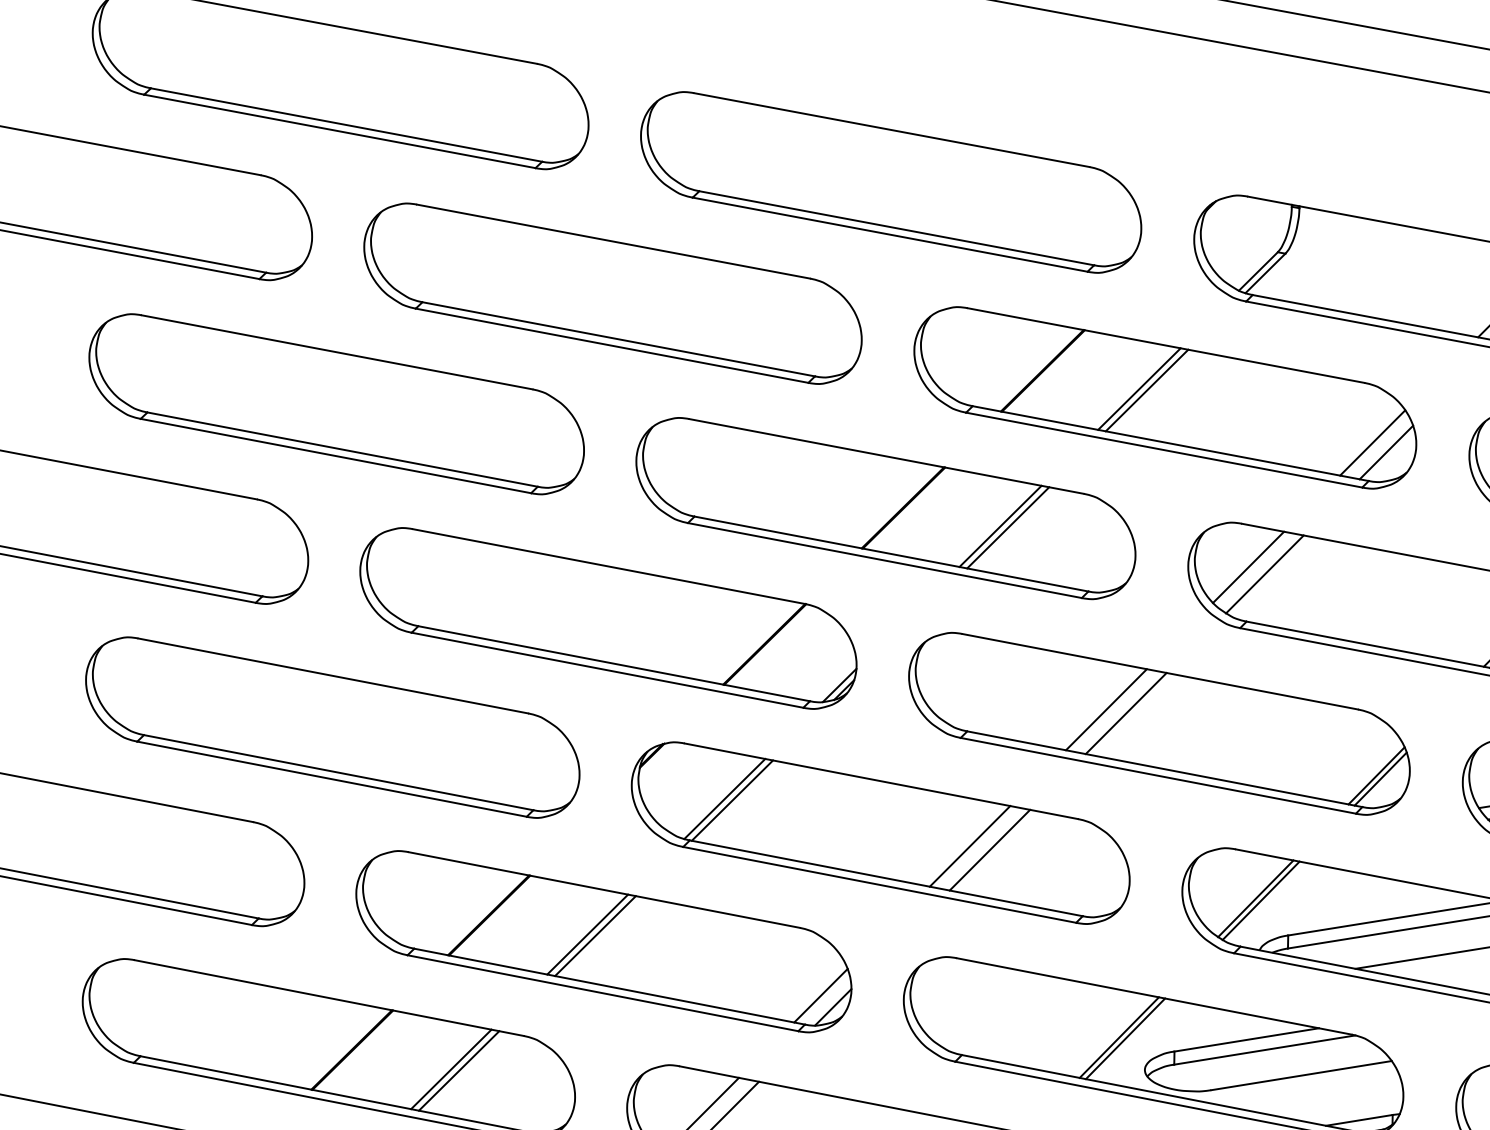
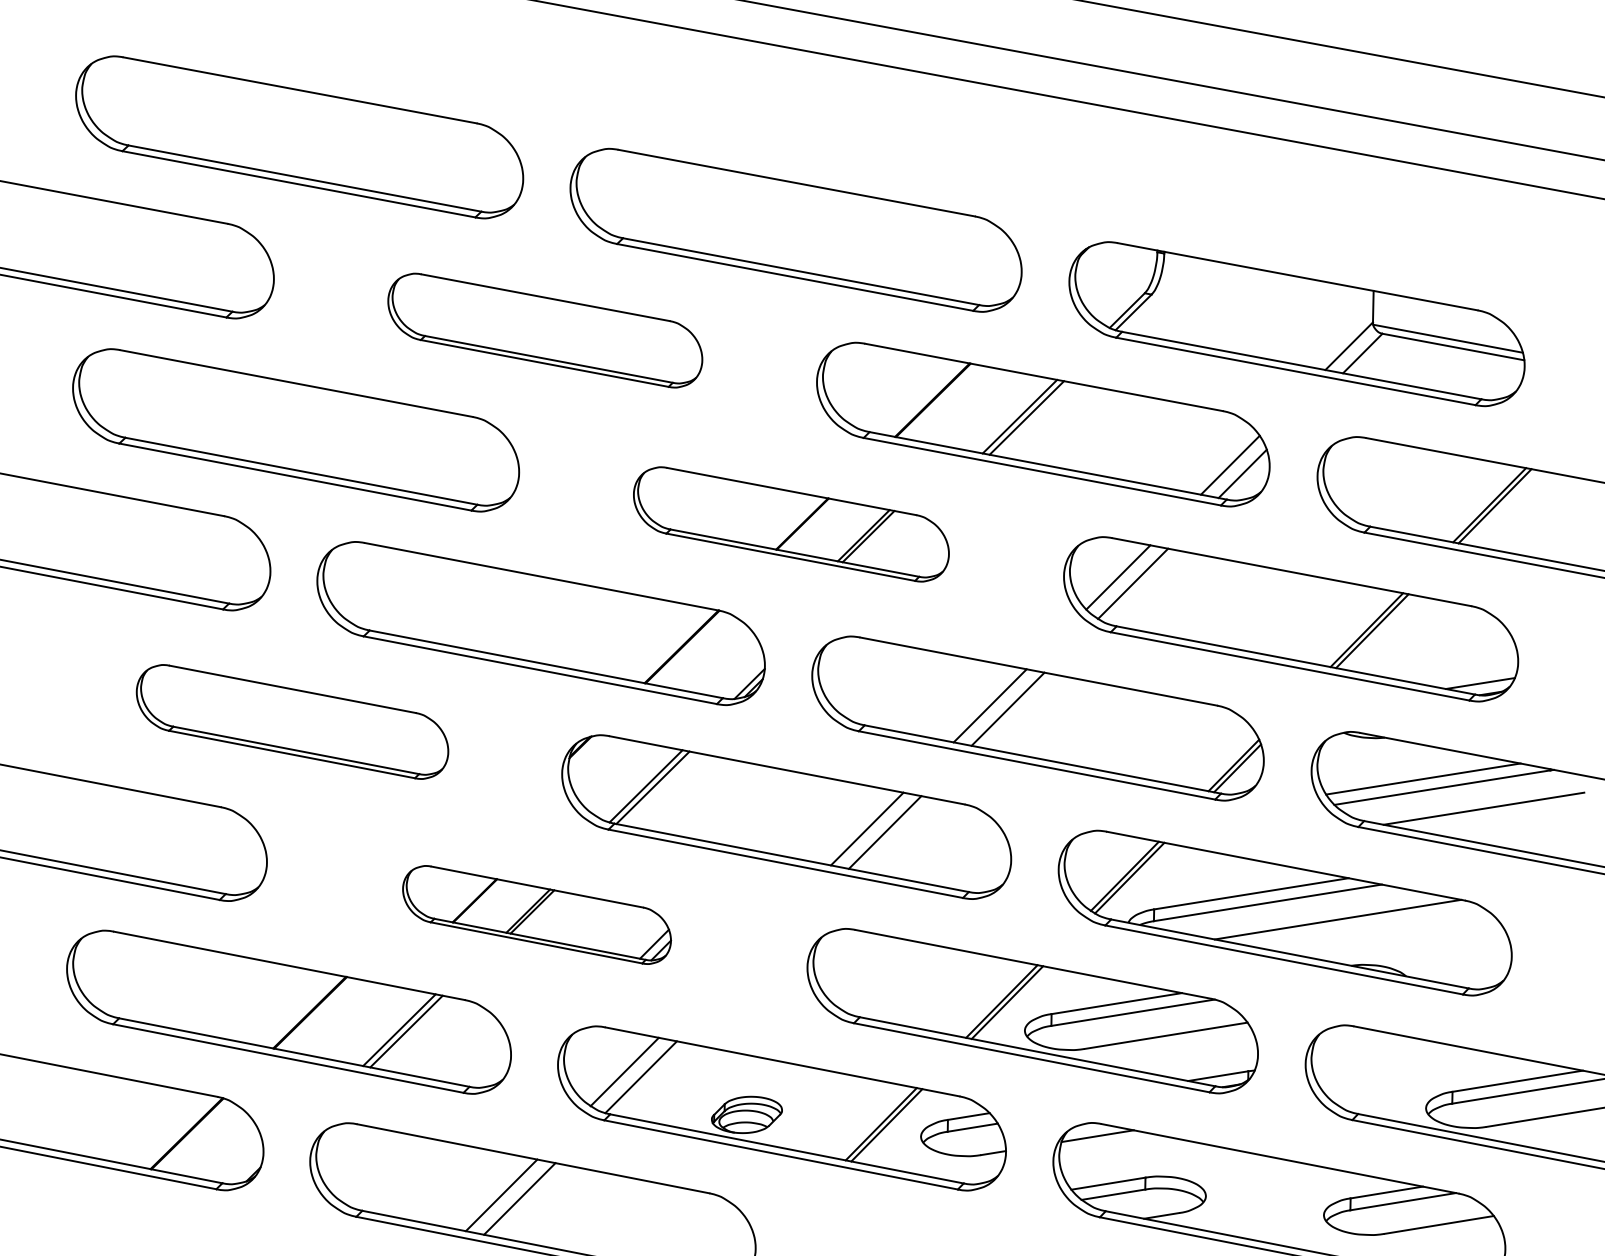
part: (613, 293) -> (545, 330), size x0.7
part: (886, 508) -> (791, 524), size x0.7
part: (332, 727) -> (292, 721), size x0.7
part: (603, 941) -> (536, 914), size x0.6

